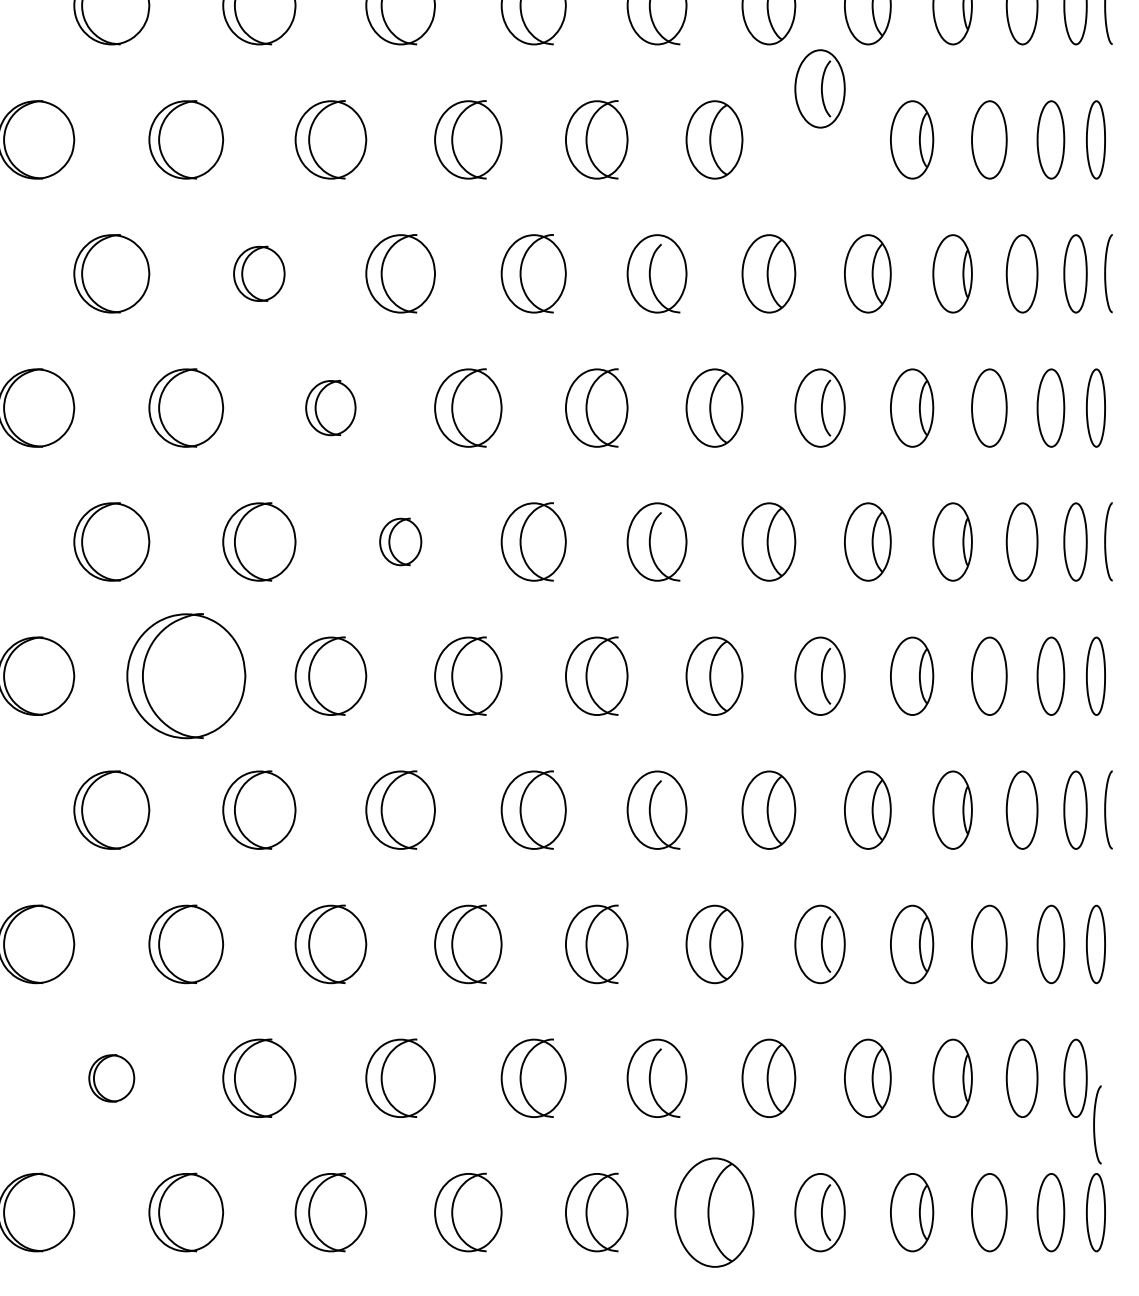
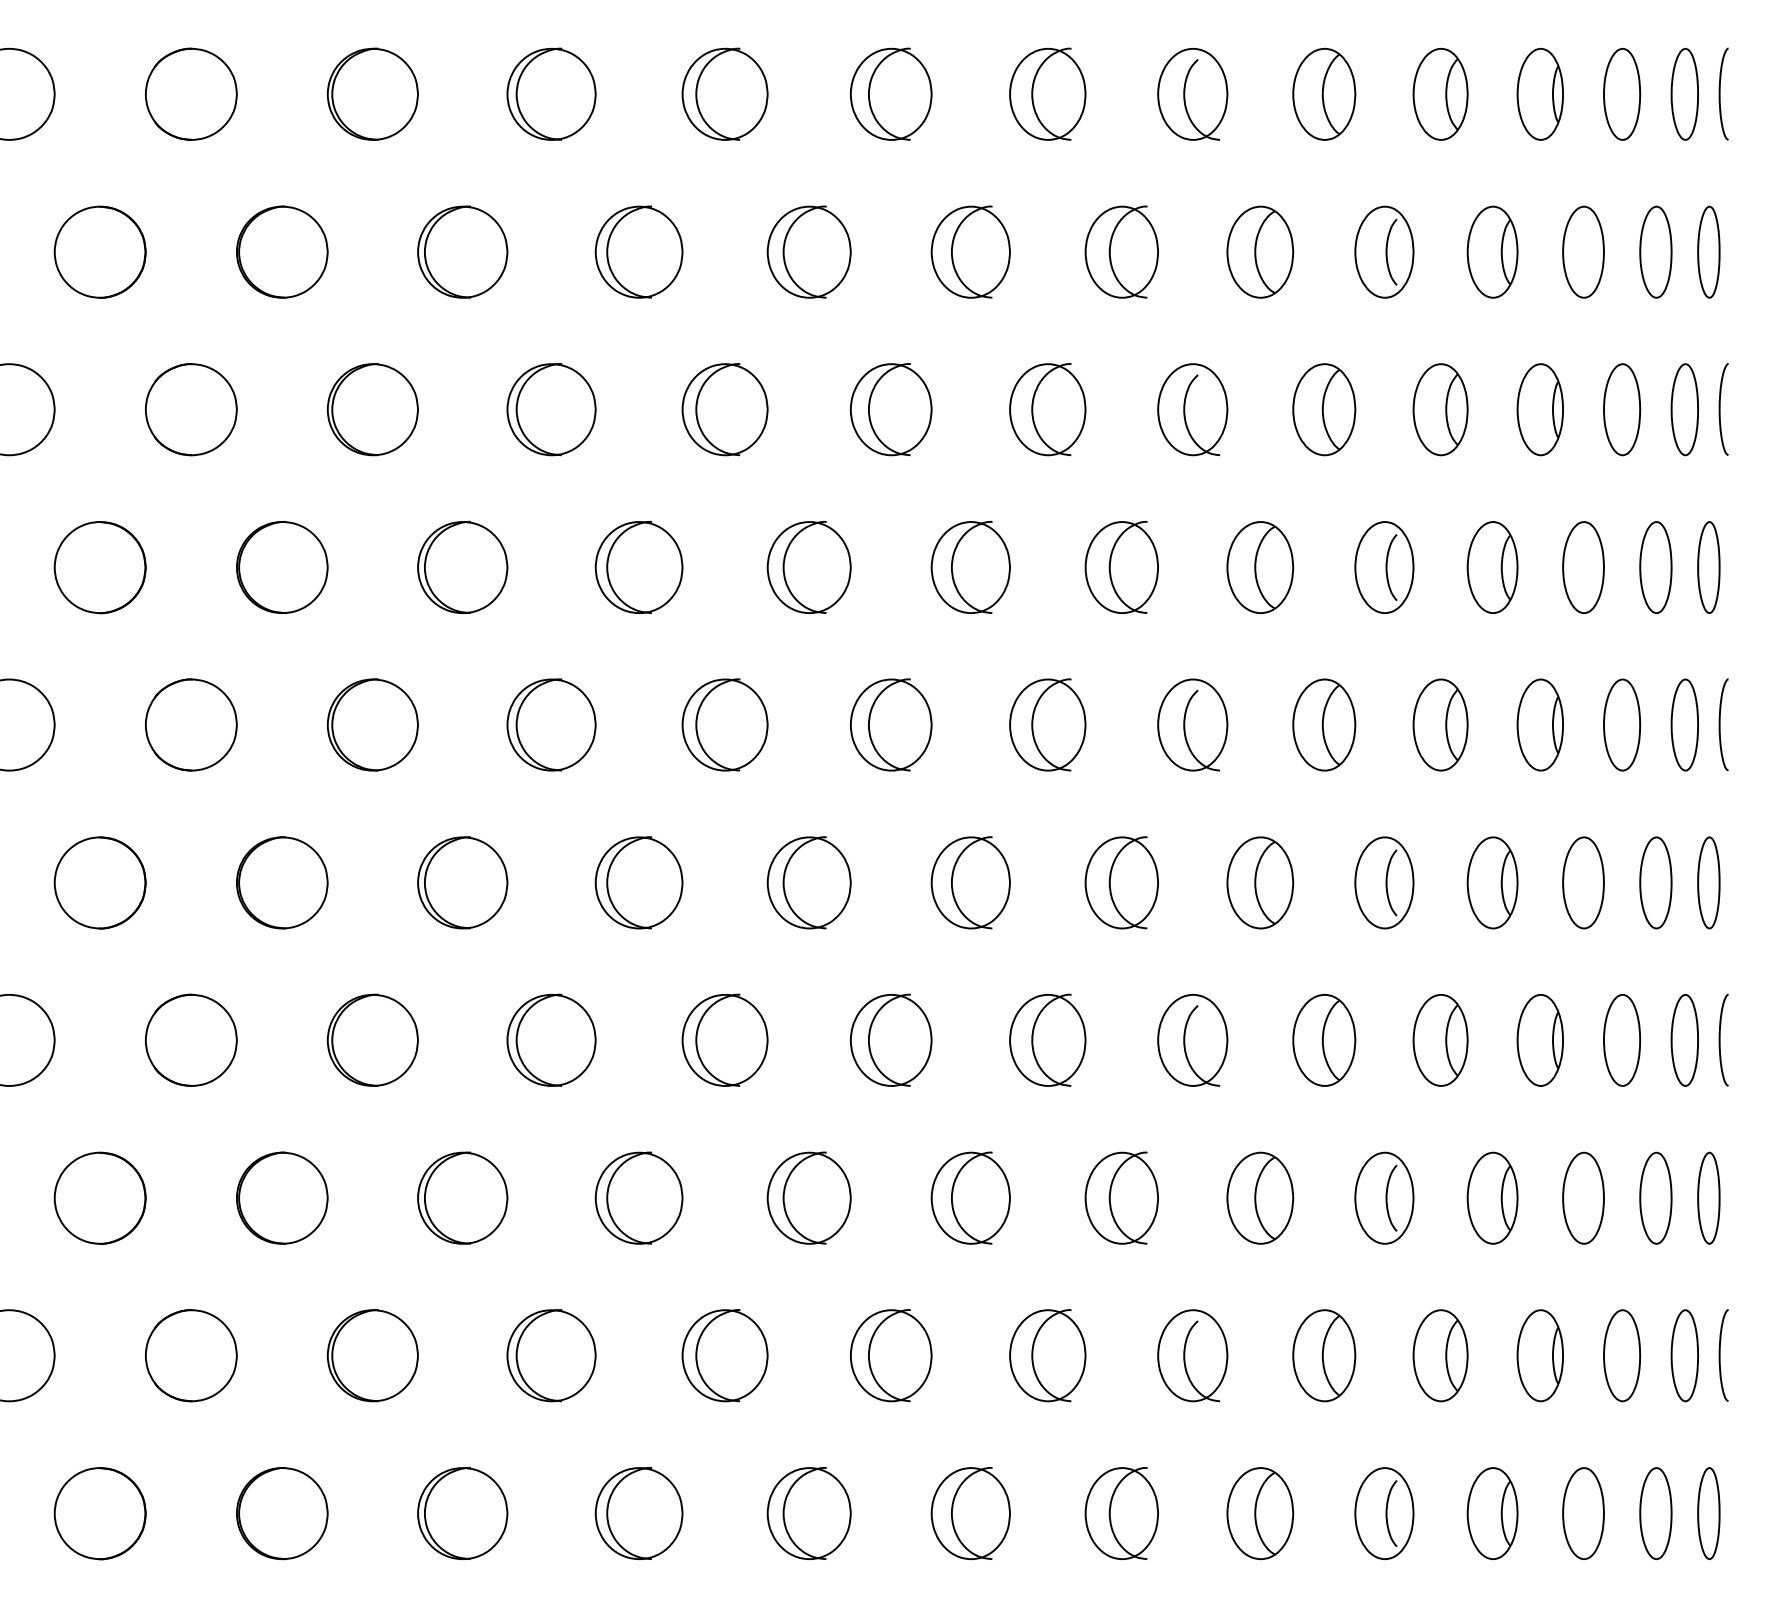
part: (820, 88) -> (1384, 251), moved
part: (258, 273) -> (724, 409), size x1.43
part: (330, 408) -> (808, 567), size x1.43
part: (400, 541) -> (891, 724), size x1.67
part: (185, 675) -> (638, 882), size x0.62
part: (111, 1078) -> (551, 1355), size x1.67
curve: (1094, 1124) -> (1720, 1355), moved
part: (714, 1212) -> (1260, 1513), size x0.71

